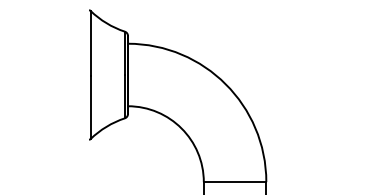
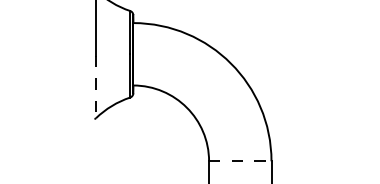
line: (90, 108) -> (95, 87), solid -> dashed
line: (235, 182) -> (240, 161), solid -> dashed

